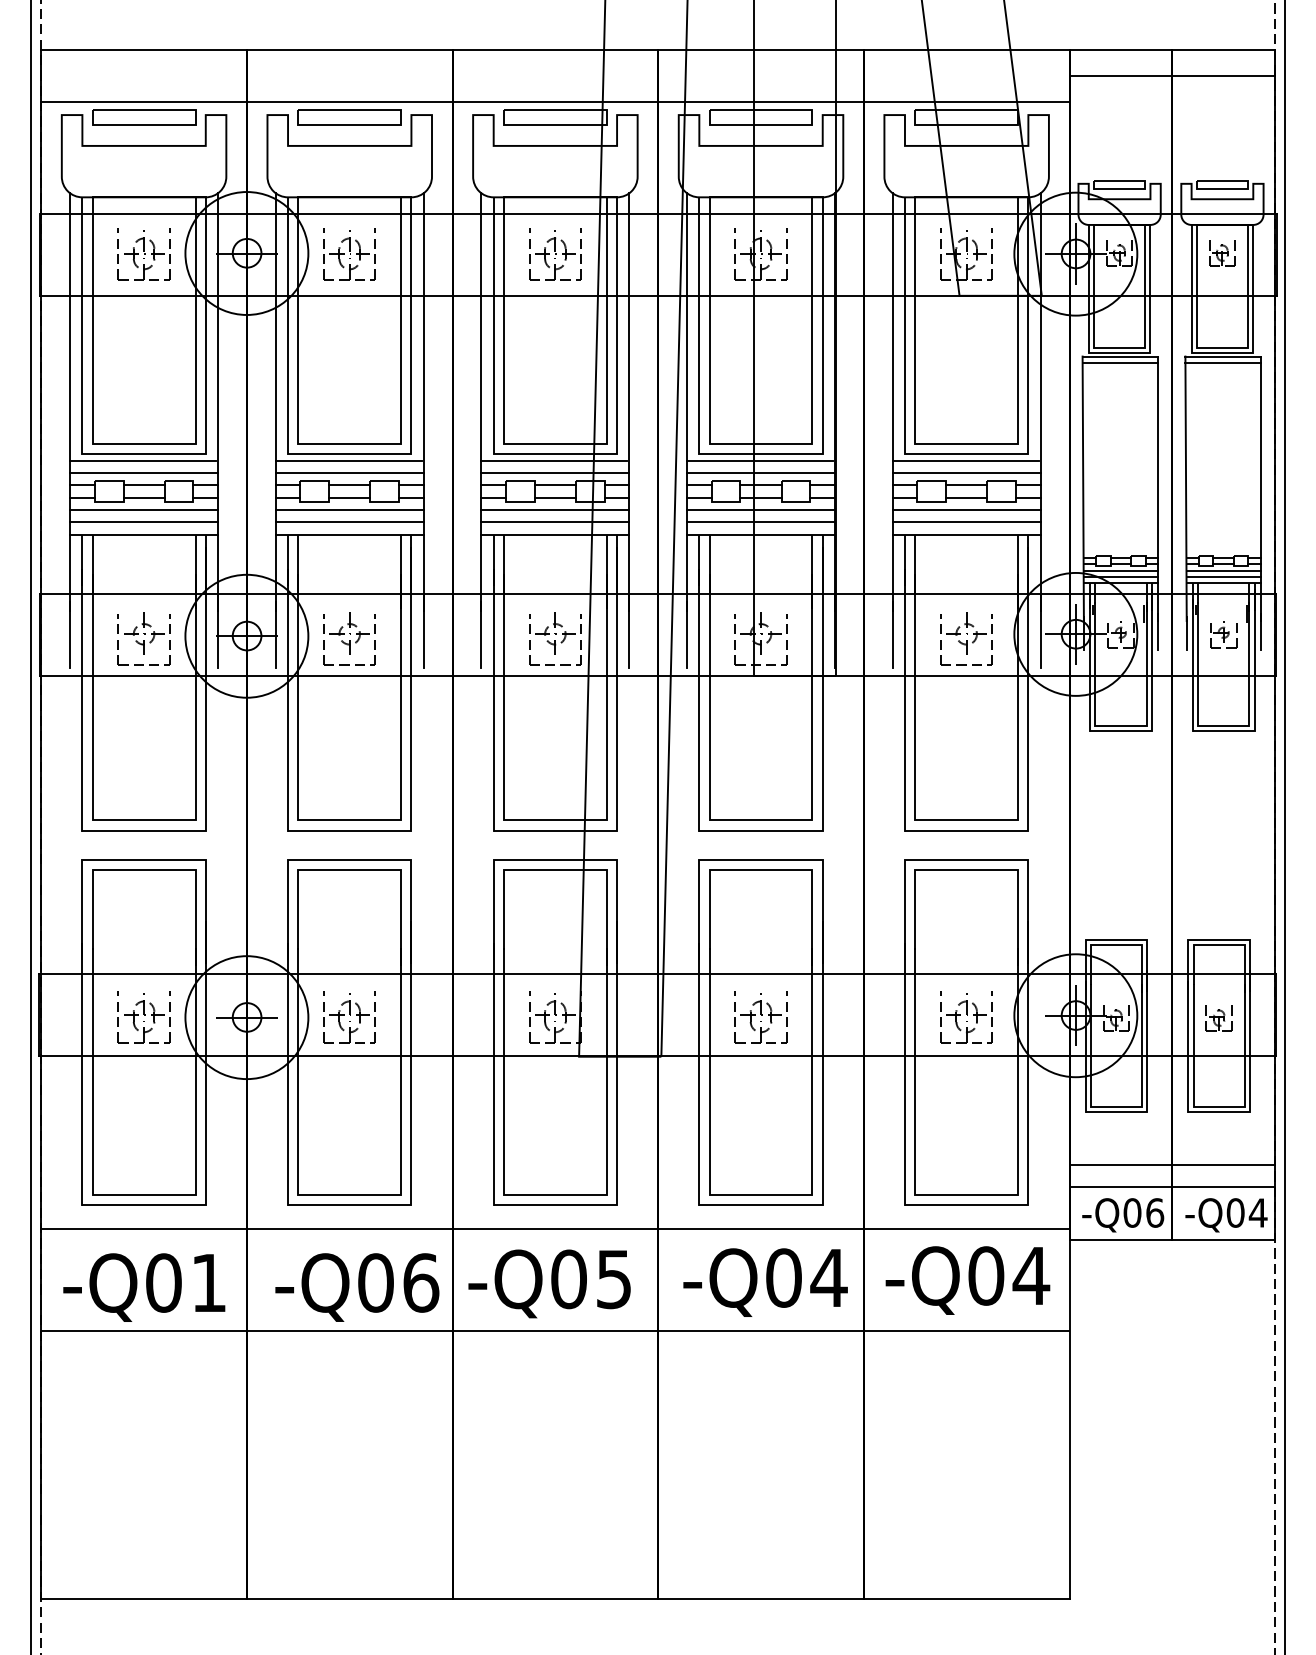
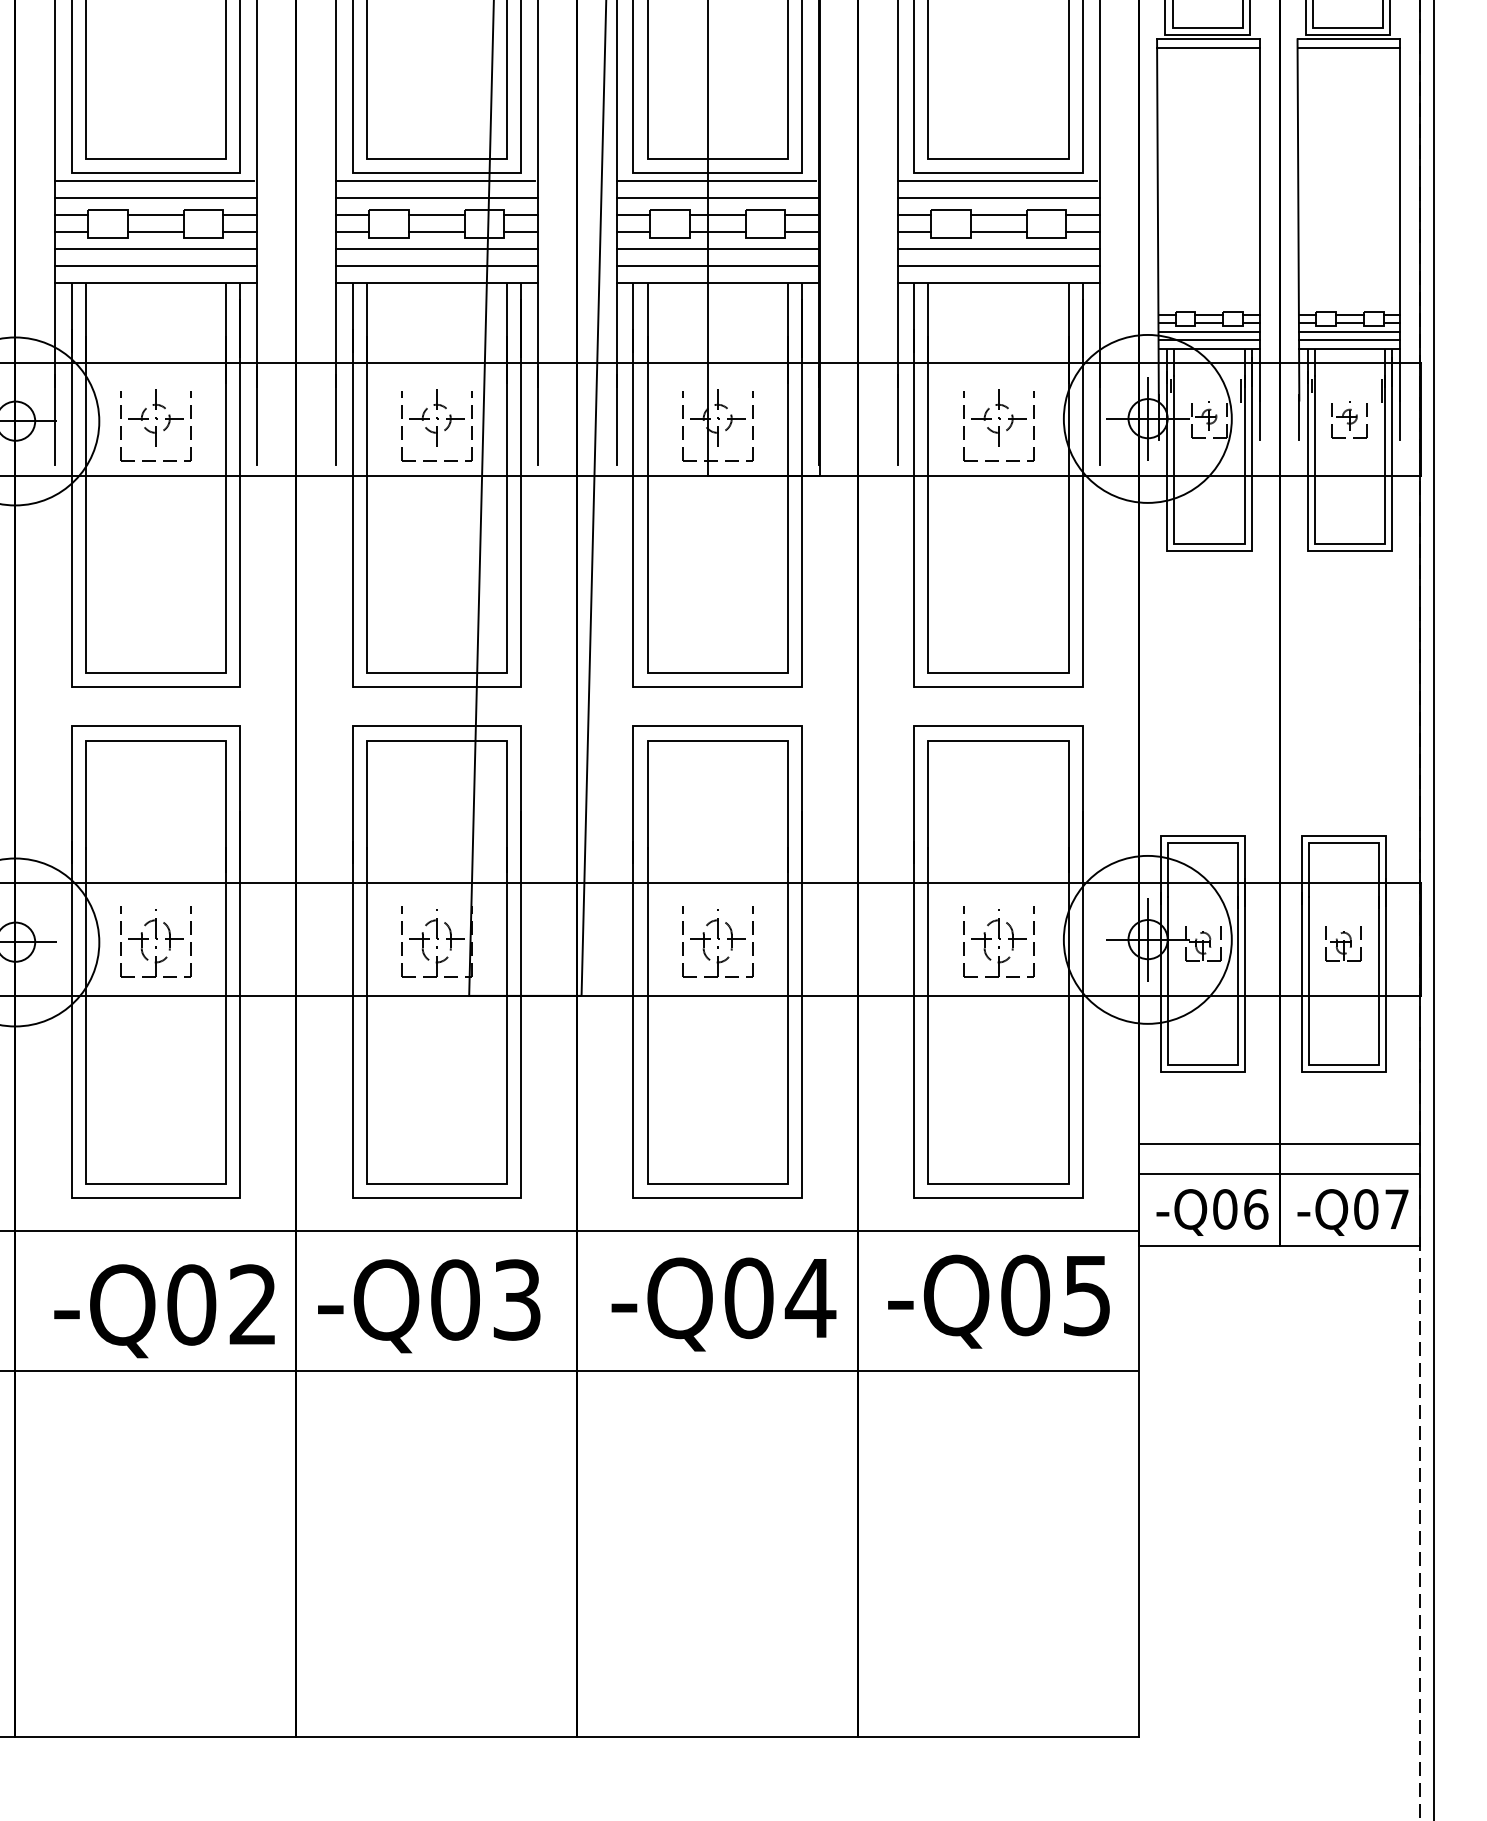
text: (1257, 1212) -> (1396, 1208), -Q04 -> -Q07
text: (1031, 1276) -> (1087, 1296), -Q04 -> -Q05
text: (614, 1278) -> (517, 1298), -Q05 -> -Q03
text: (421, 1282) -> (253, 1304), -Q06 -> -Q02

